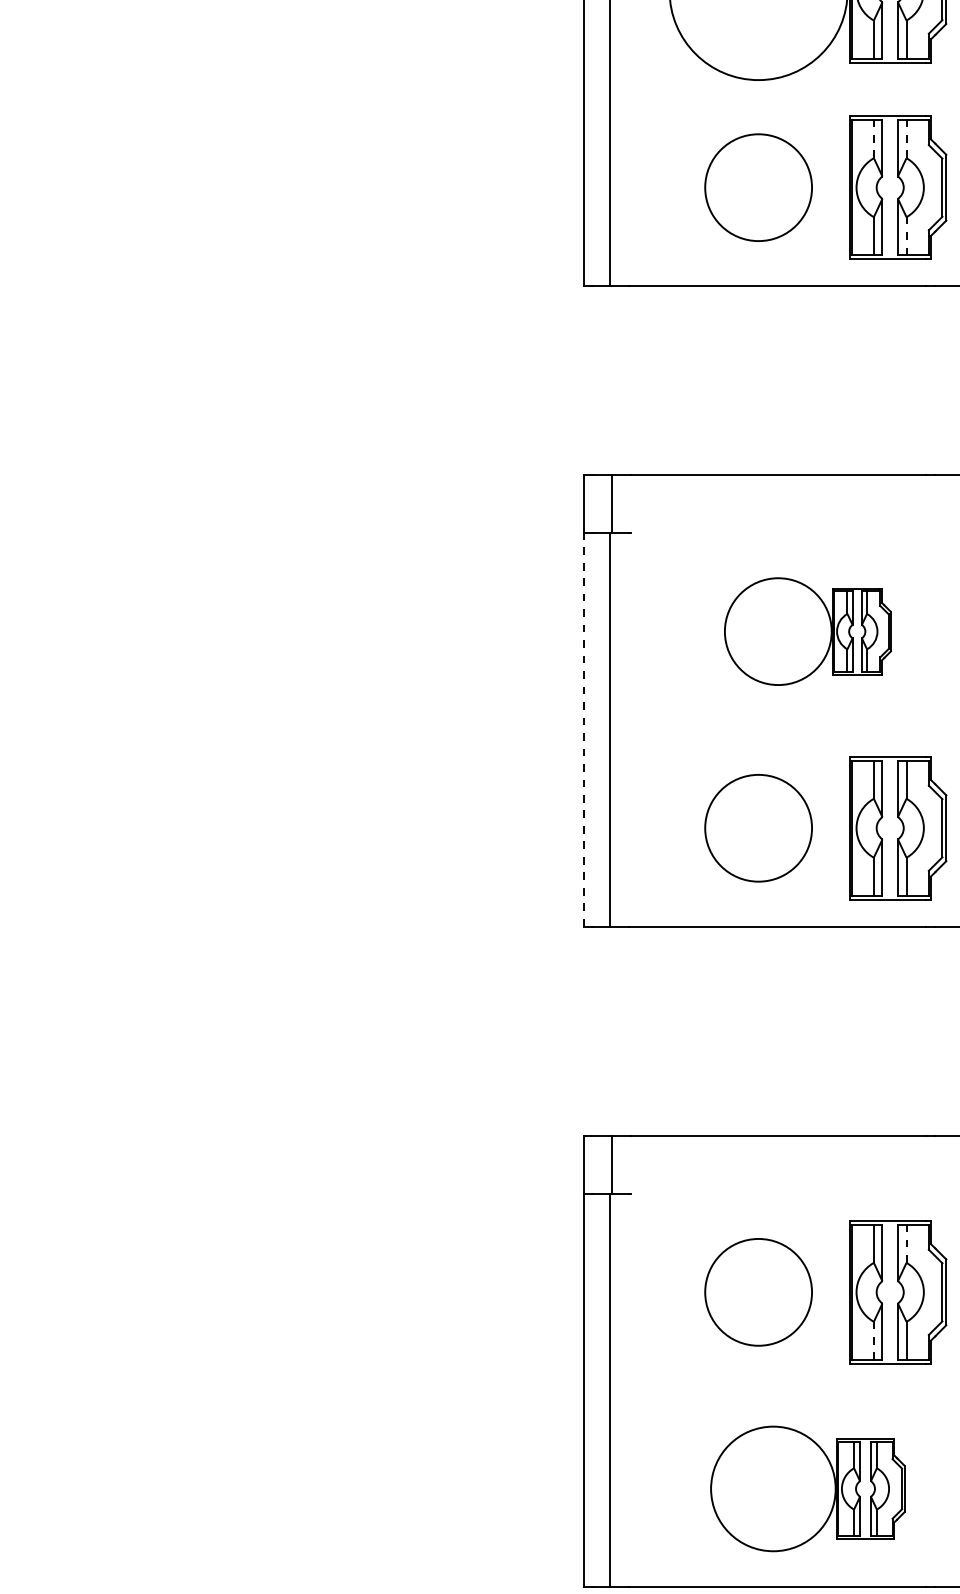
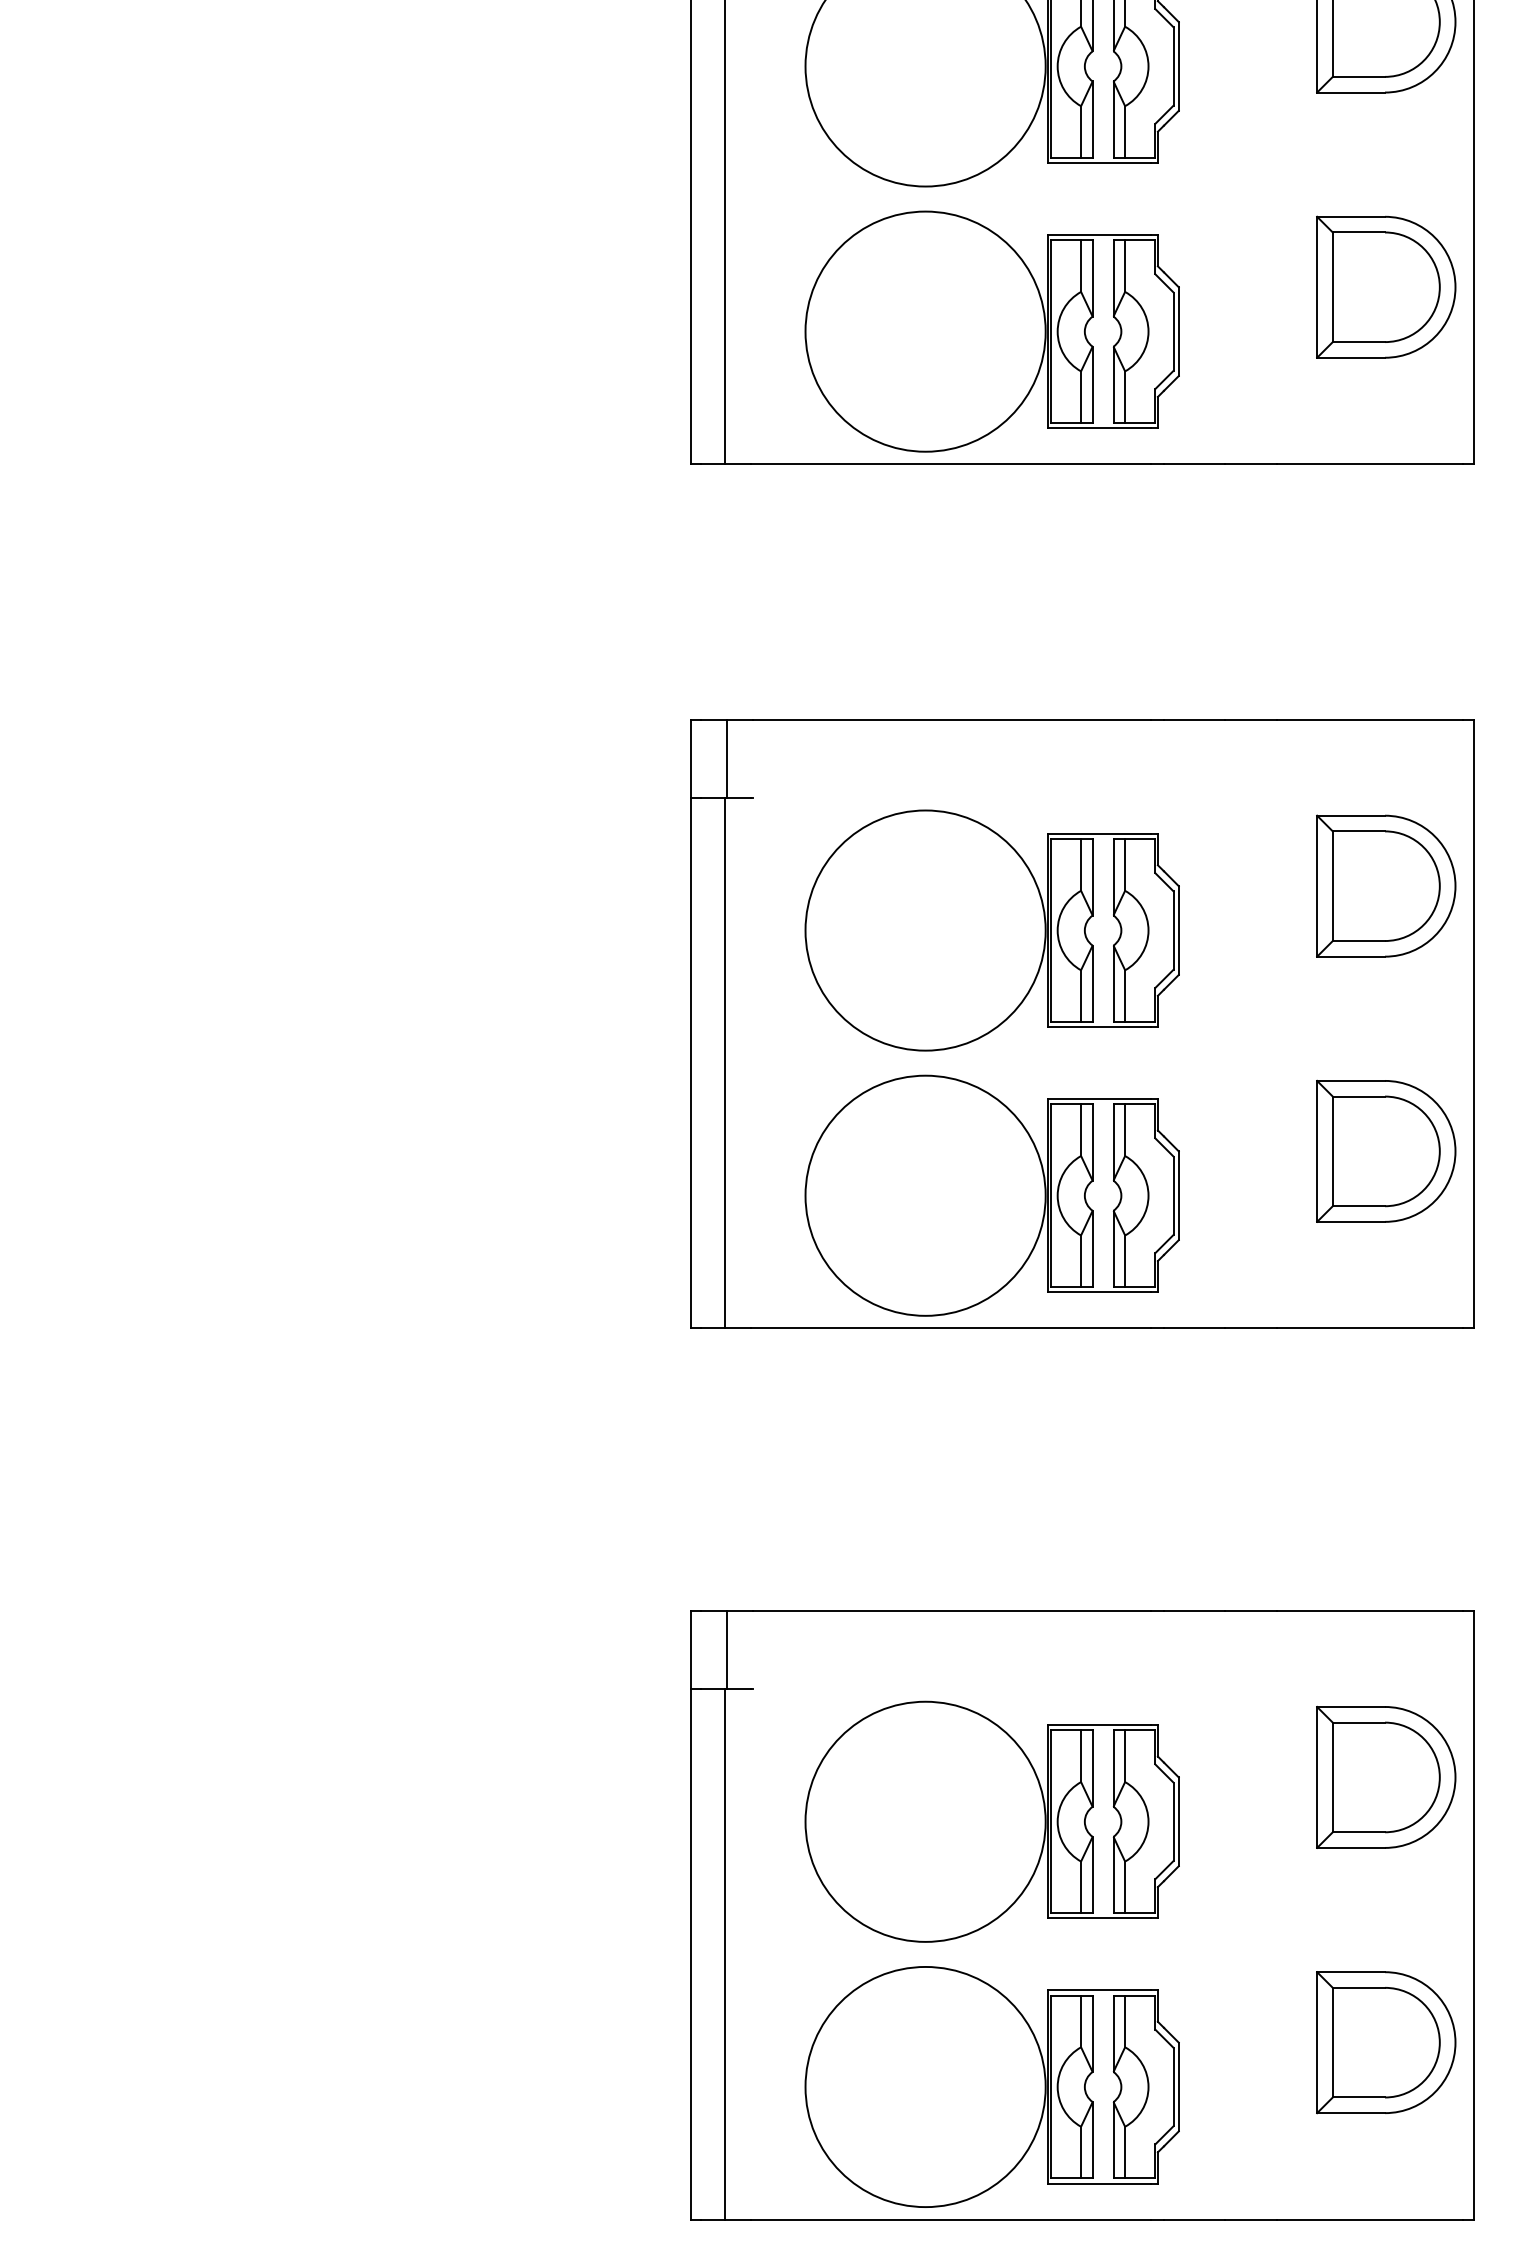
line: (874, 139) -> (1081, 266), dashed -> solid
line: (906, 139) -> (1125, 266), dashed -> solid
circle: (758, 187) -> (925, 331), size x1.67
line: (906, 236) -> (1125, 397), dashed -> solid
part: (807, 631) -> (991, 930), size x1.67
line: (584, 729) -> (690, 1062), dashed -> solid
circle: (758, 828) -> (925, 1195), size x1.67
line: (906, 1243) -> (1125, 1756), dashed -> solid
circle: (758, 1292) -> (925, 1821), size x1.67
line: (874, 1341) -> (1081, 1887), dashed -> solid
part: (807, 1488) -> (991, 2086), size x1.43

